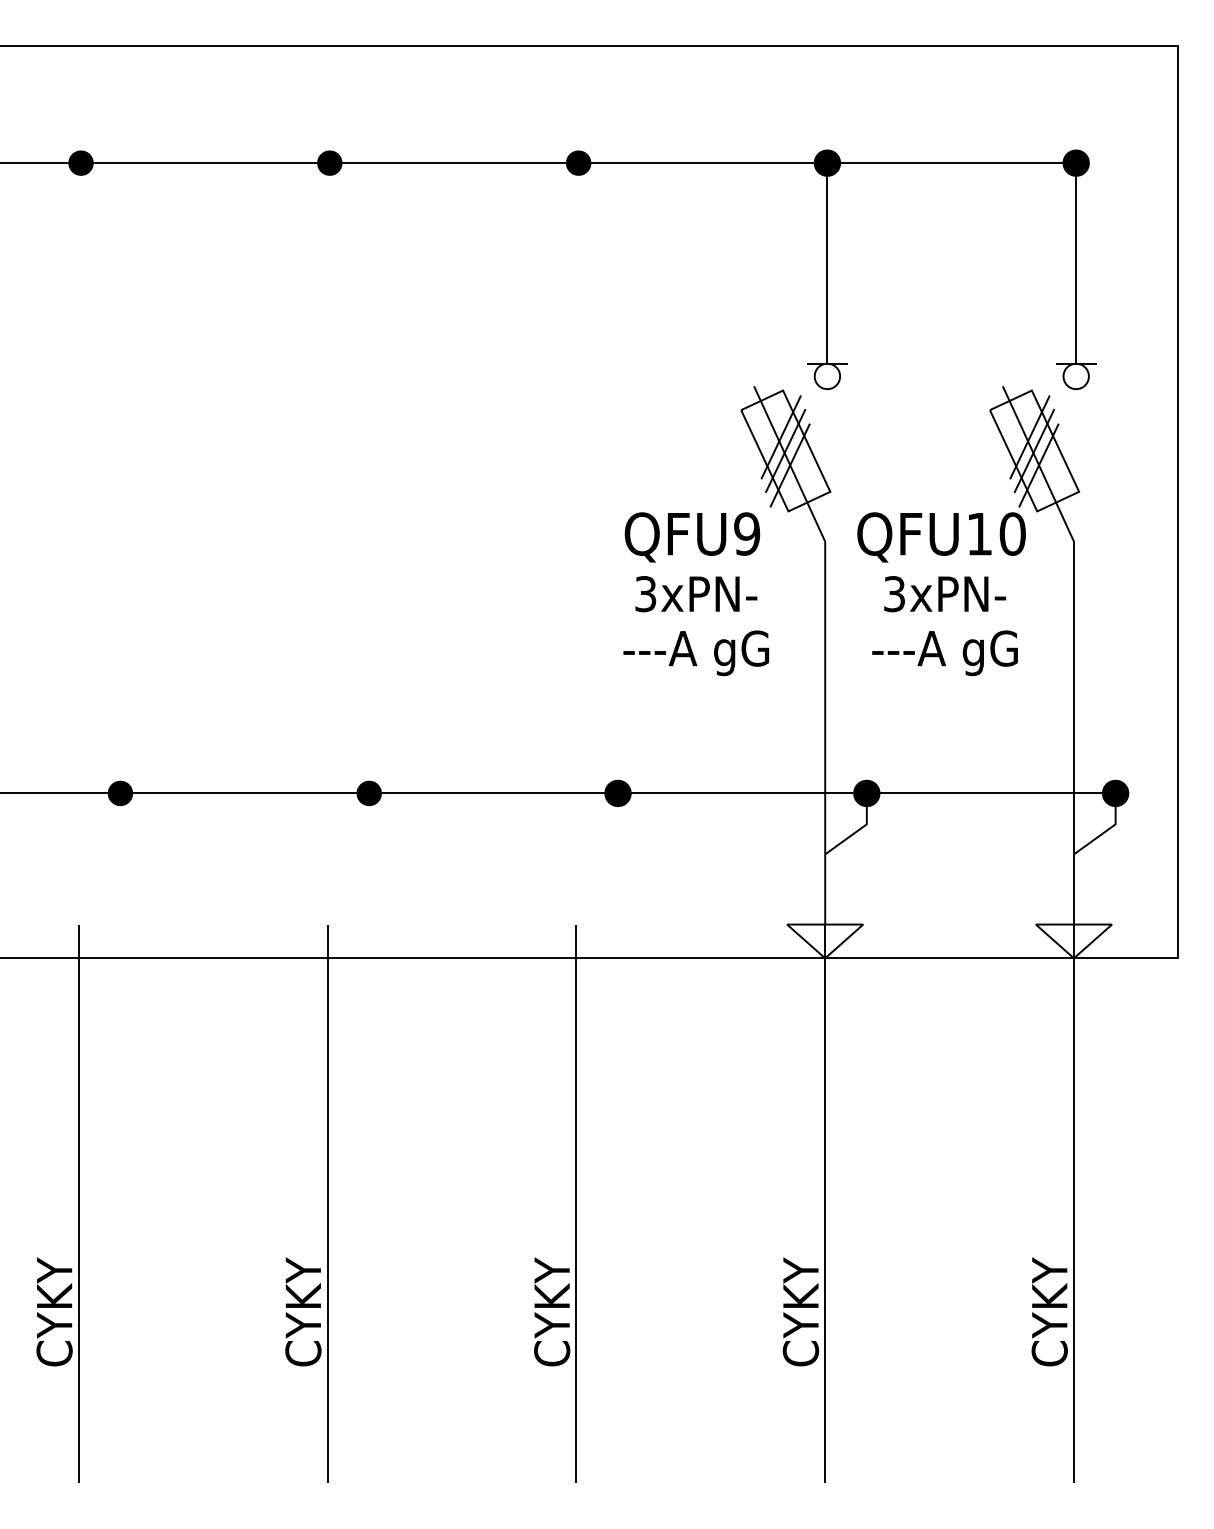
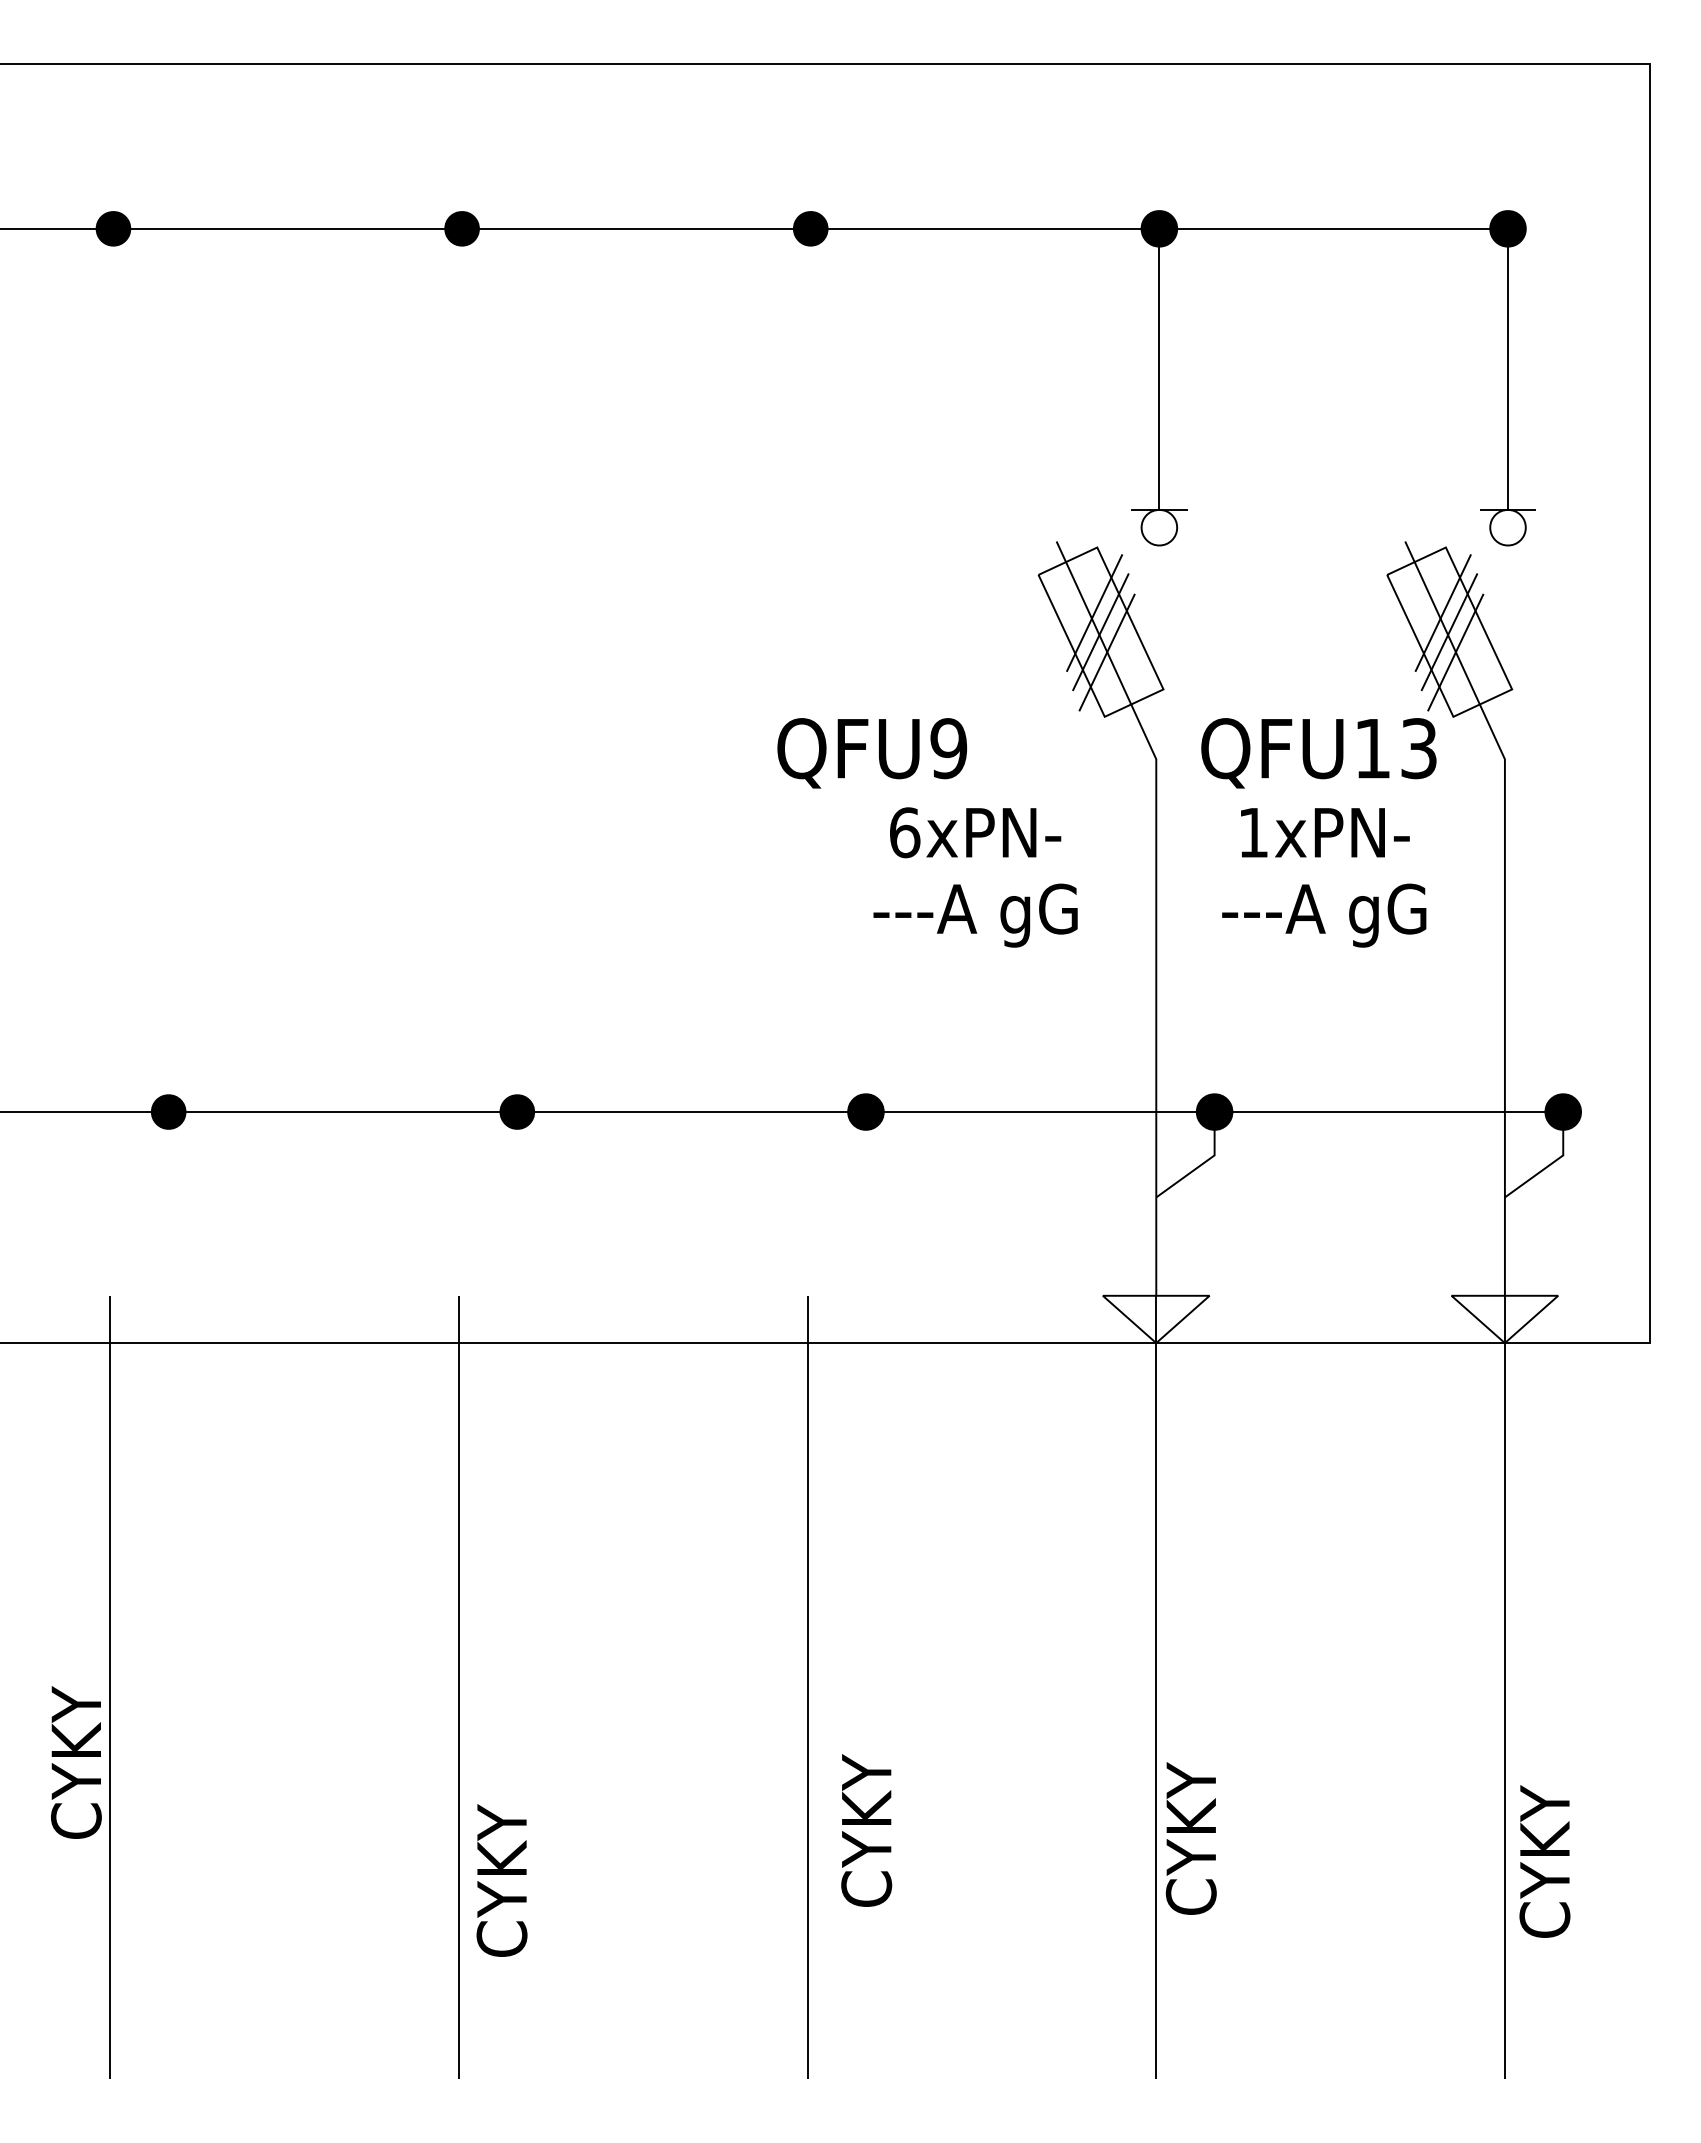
text: (1013, 534) -> (1419, 748), QFU10 -> QFU13
text: (692, 537) -> (872, 753), moved
text: (646, 593) -> (905, 832), 3xPN- -> 6xPN-
text: (894, 593) -> (1253, 832), 3xPN- -> 1xPN-
text: (54, 1311) -> (76, 1762), moved
text: (303, 1311) -> (501, 1880), moved
text: (552, 1311) -> (866, 1830), moved
text: (800, 1311) -> (1190, 1838), moved
text: (1049, 1311) -> (1544, 1861), moved

